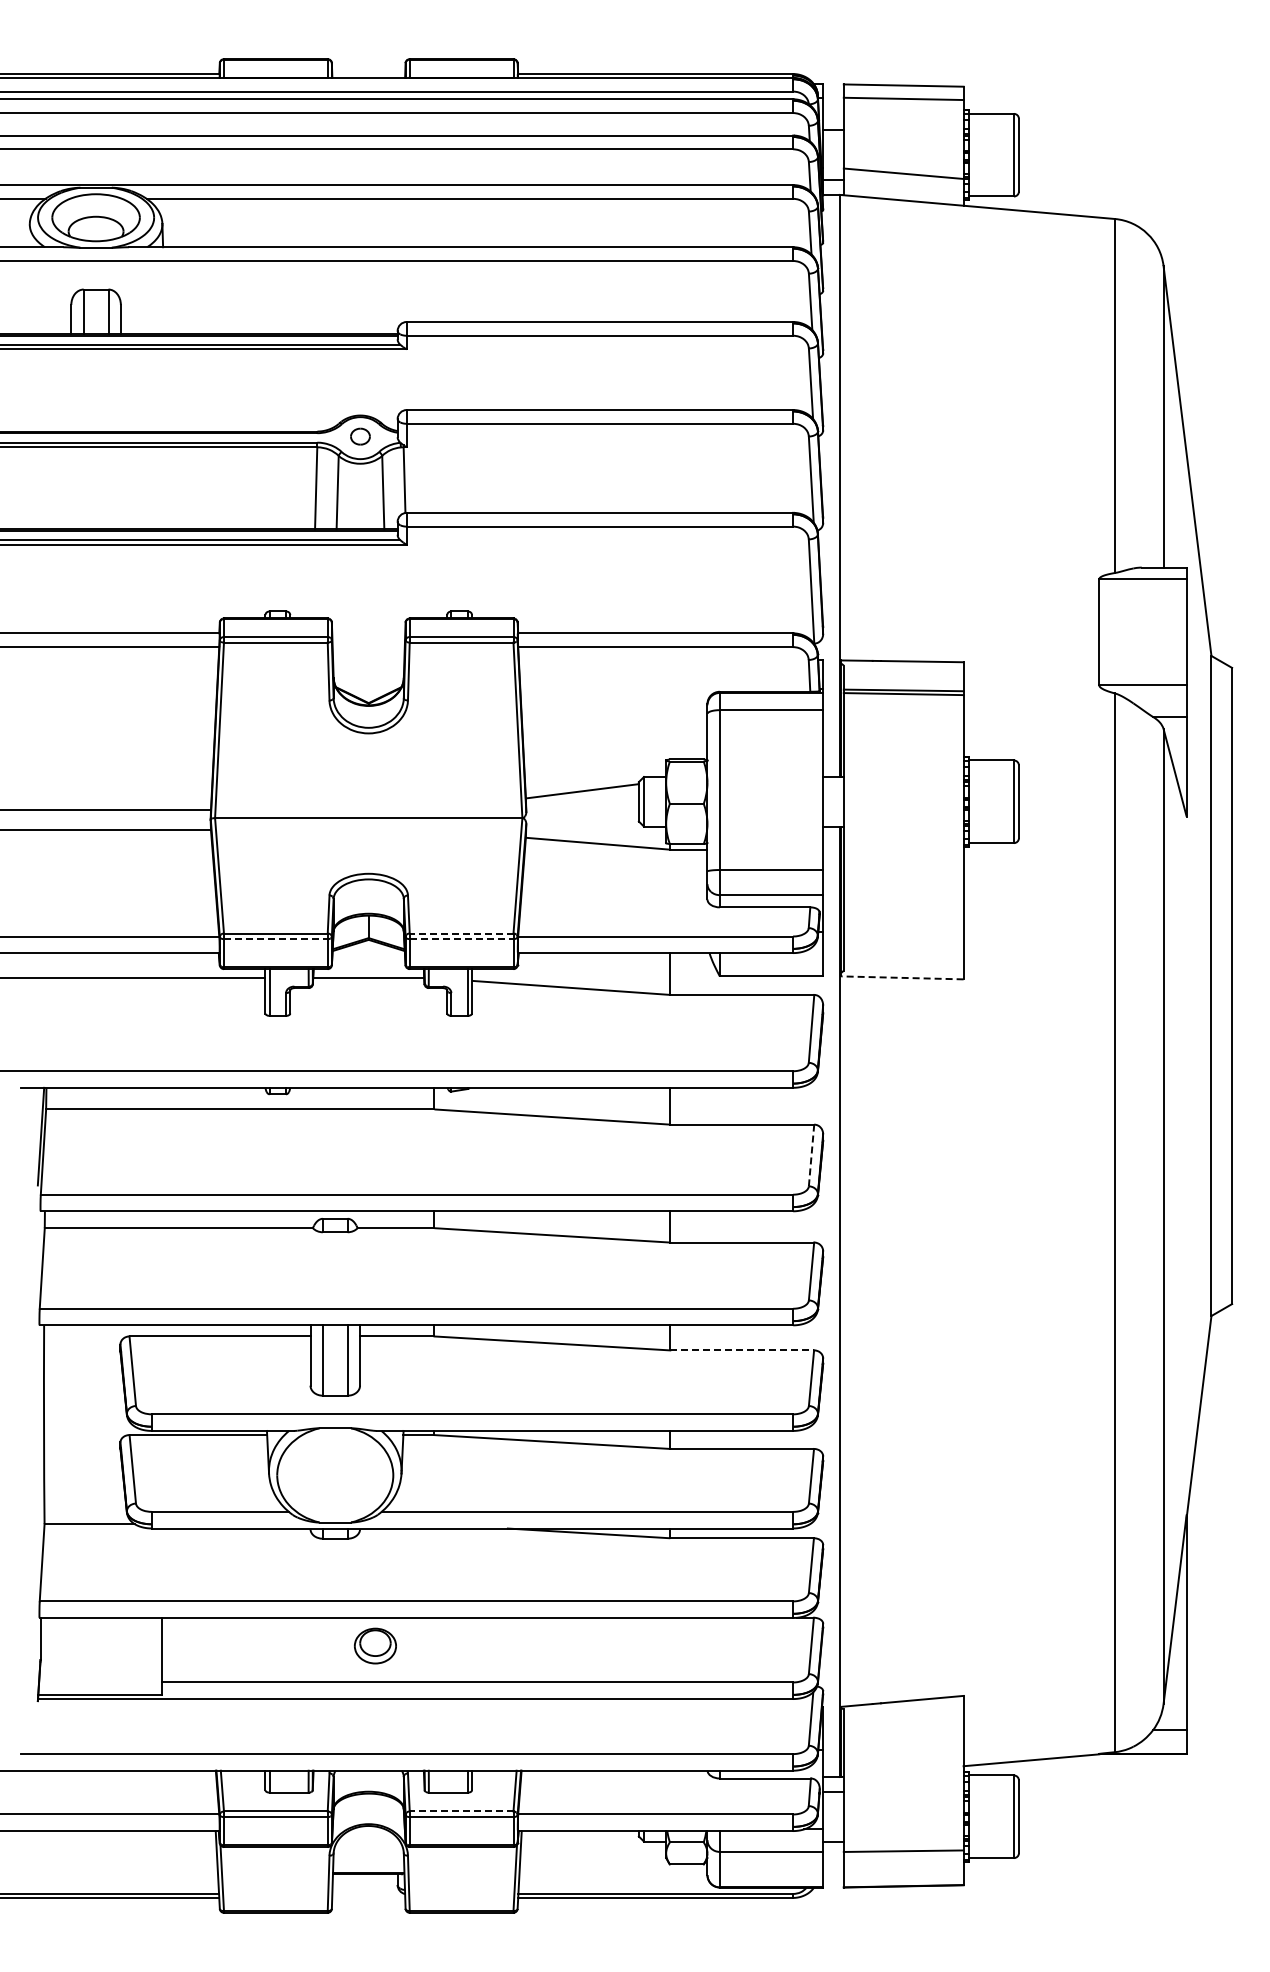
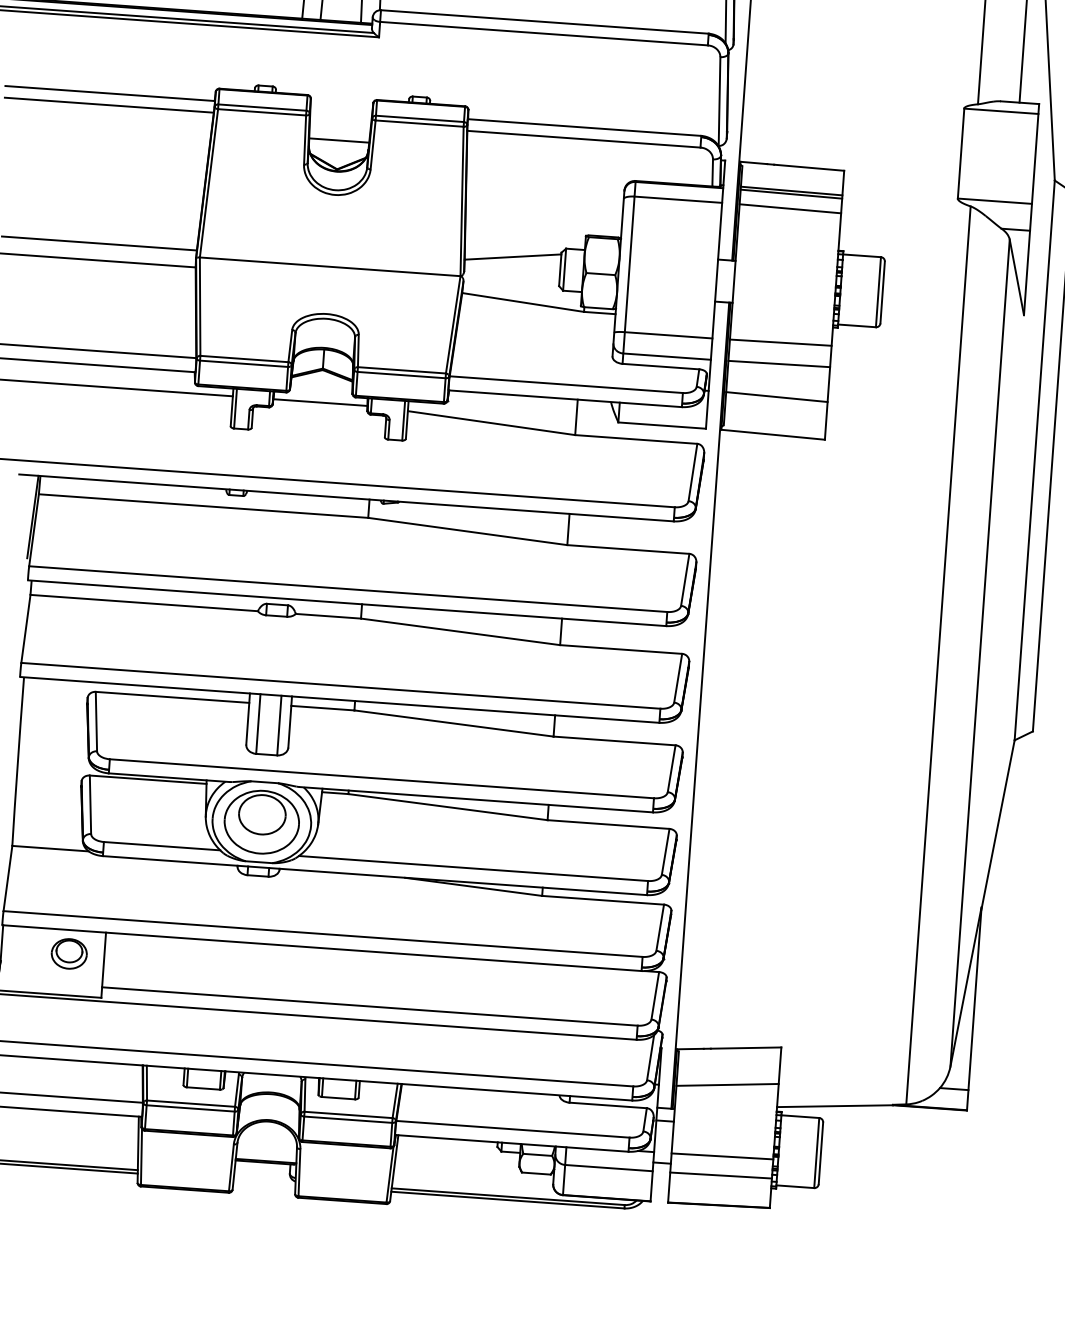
line: (368, 669) -> (339, 140), added
line: (903, 711) -> (790, 208), added
line: (903, 868) -> (780, 342), added
line: (903, 893) -> (779, 363), added
line: (903, 932) -> (776, 396), added
line: (461, 933) -> (401, 370), dashed -> solid
line: (275, 939) -> (243, 364), dashed -> solid
line: (461, 939) -> (401, 375), dashed -> solid
line: (901, 977) -> (772, 434), dashed -> solid
line: (811, 1155) -> (685, 579), dashed -> solid
line: (742, 1350) -> (614, 741), dashed -> solid
part: (334, 1475) -> (261, 822), added
part: (375, 1645) -> (69, 953), moved
line: (903, 1743) -> (727, 1084), added
line: (461, 1811) -> (348, 1114), dashed -> solid
line: (903, 1828) -> (722, 1156), added

